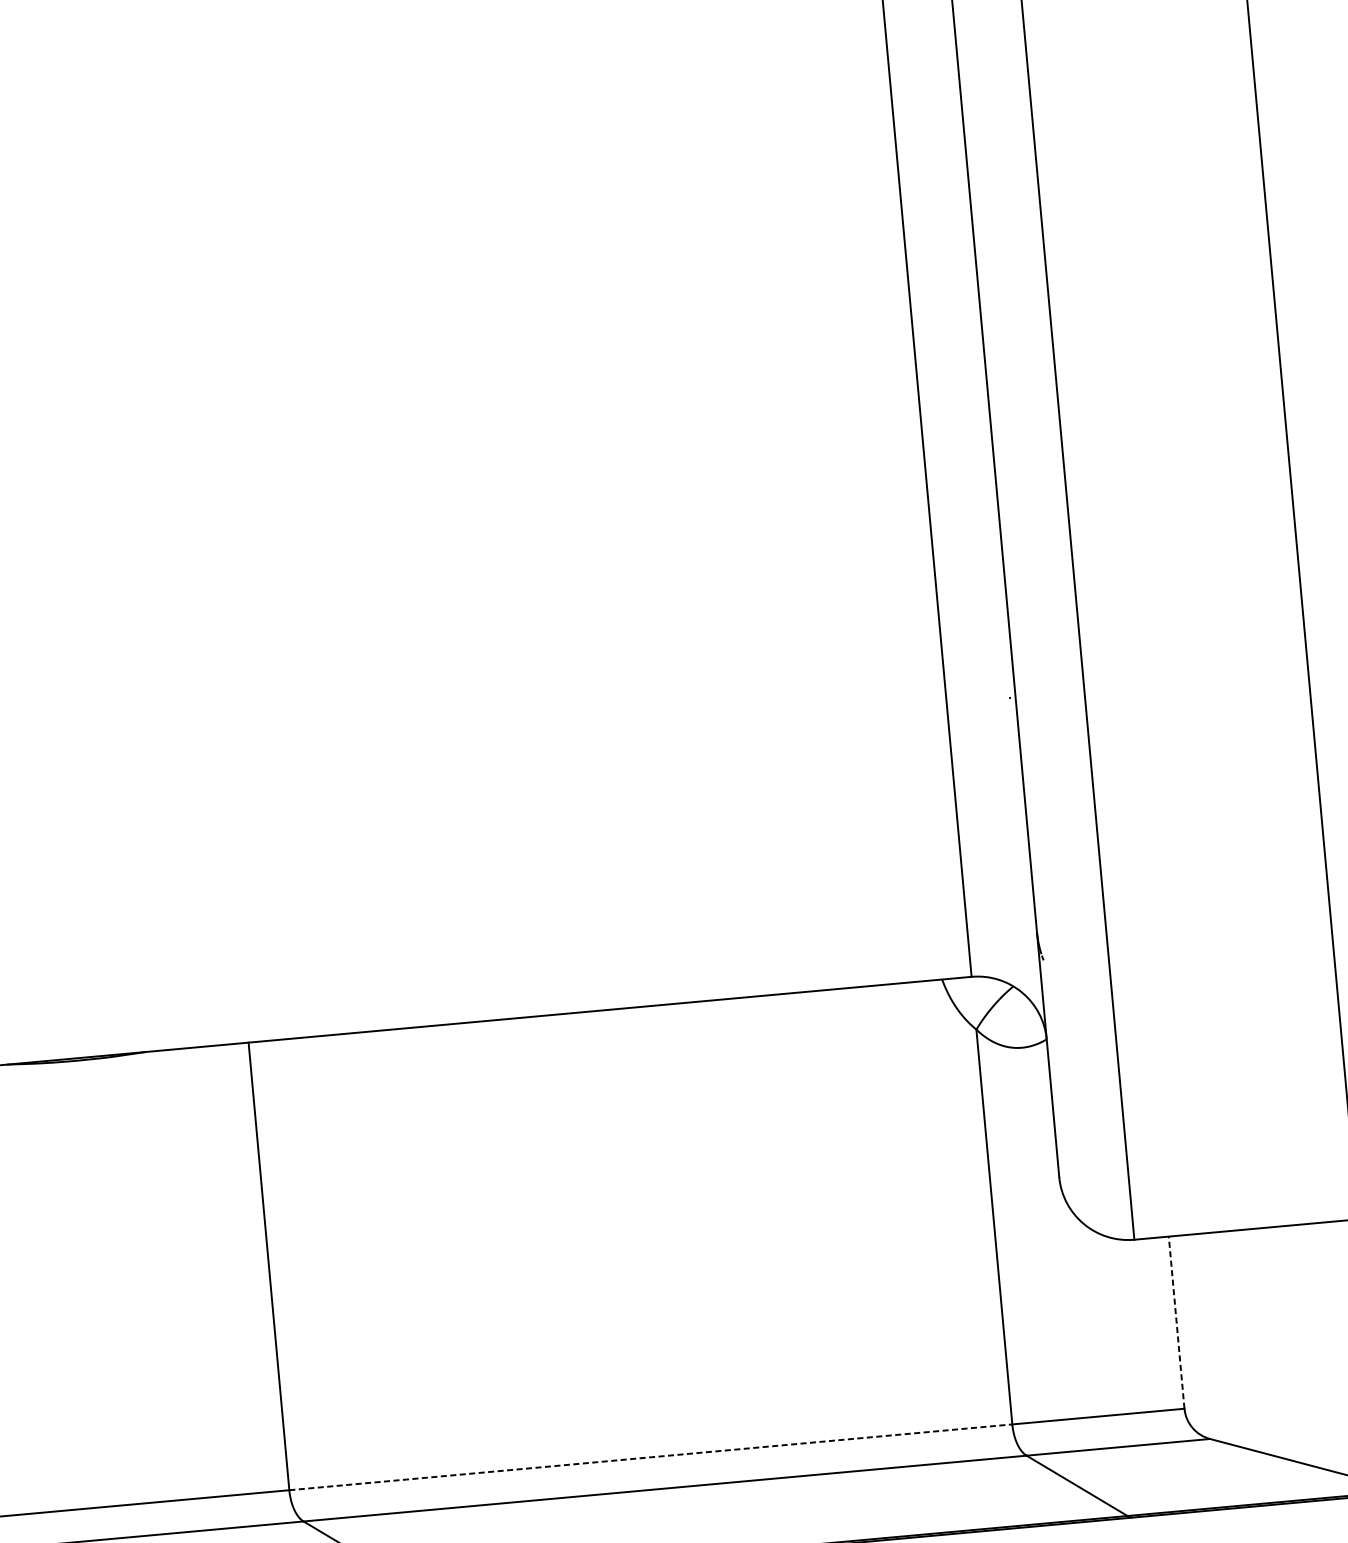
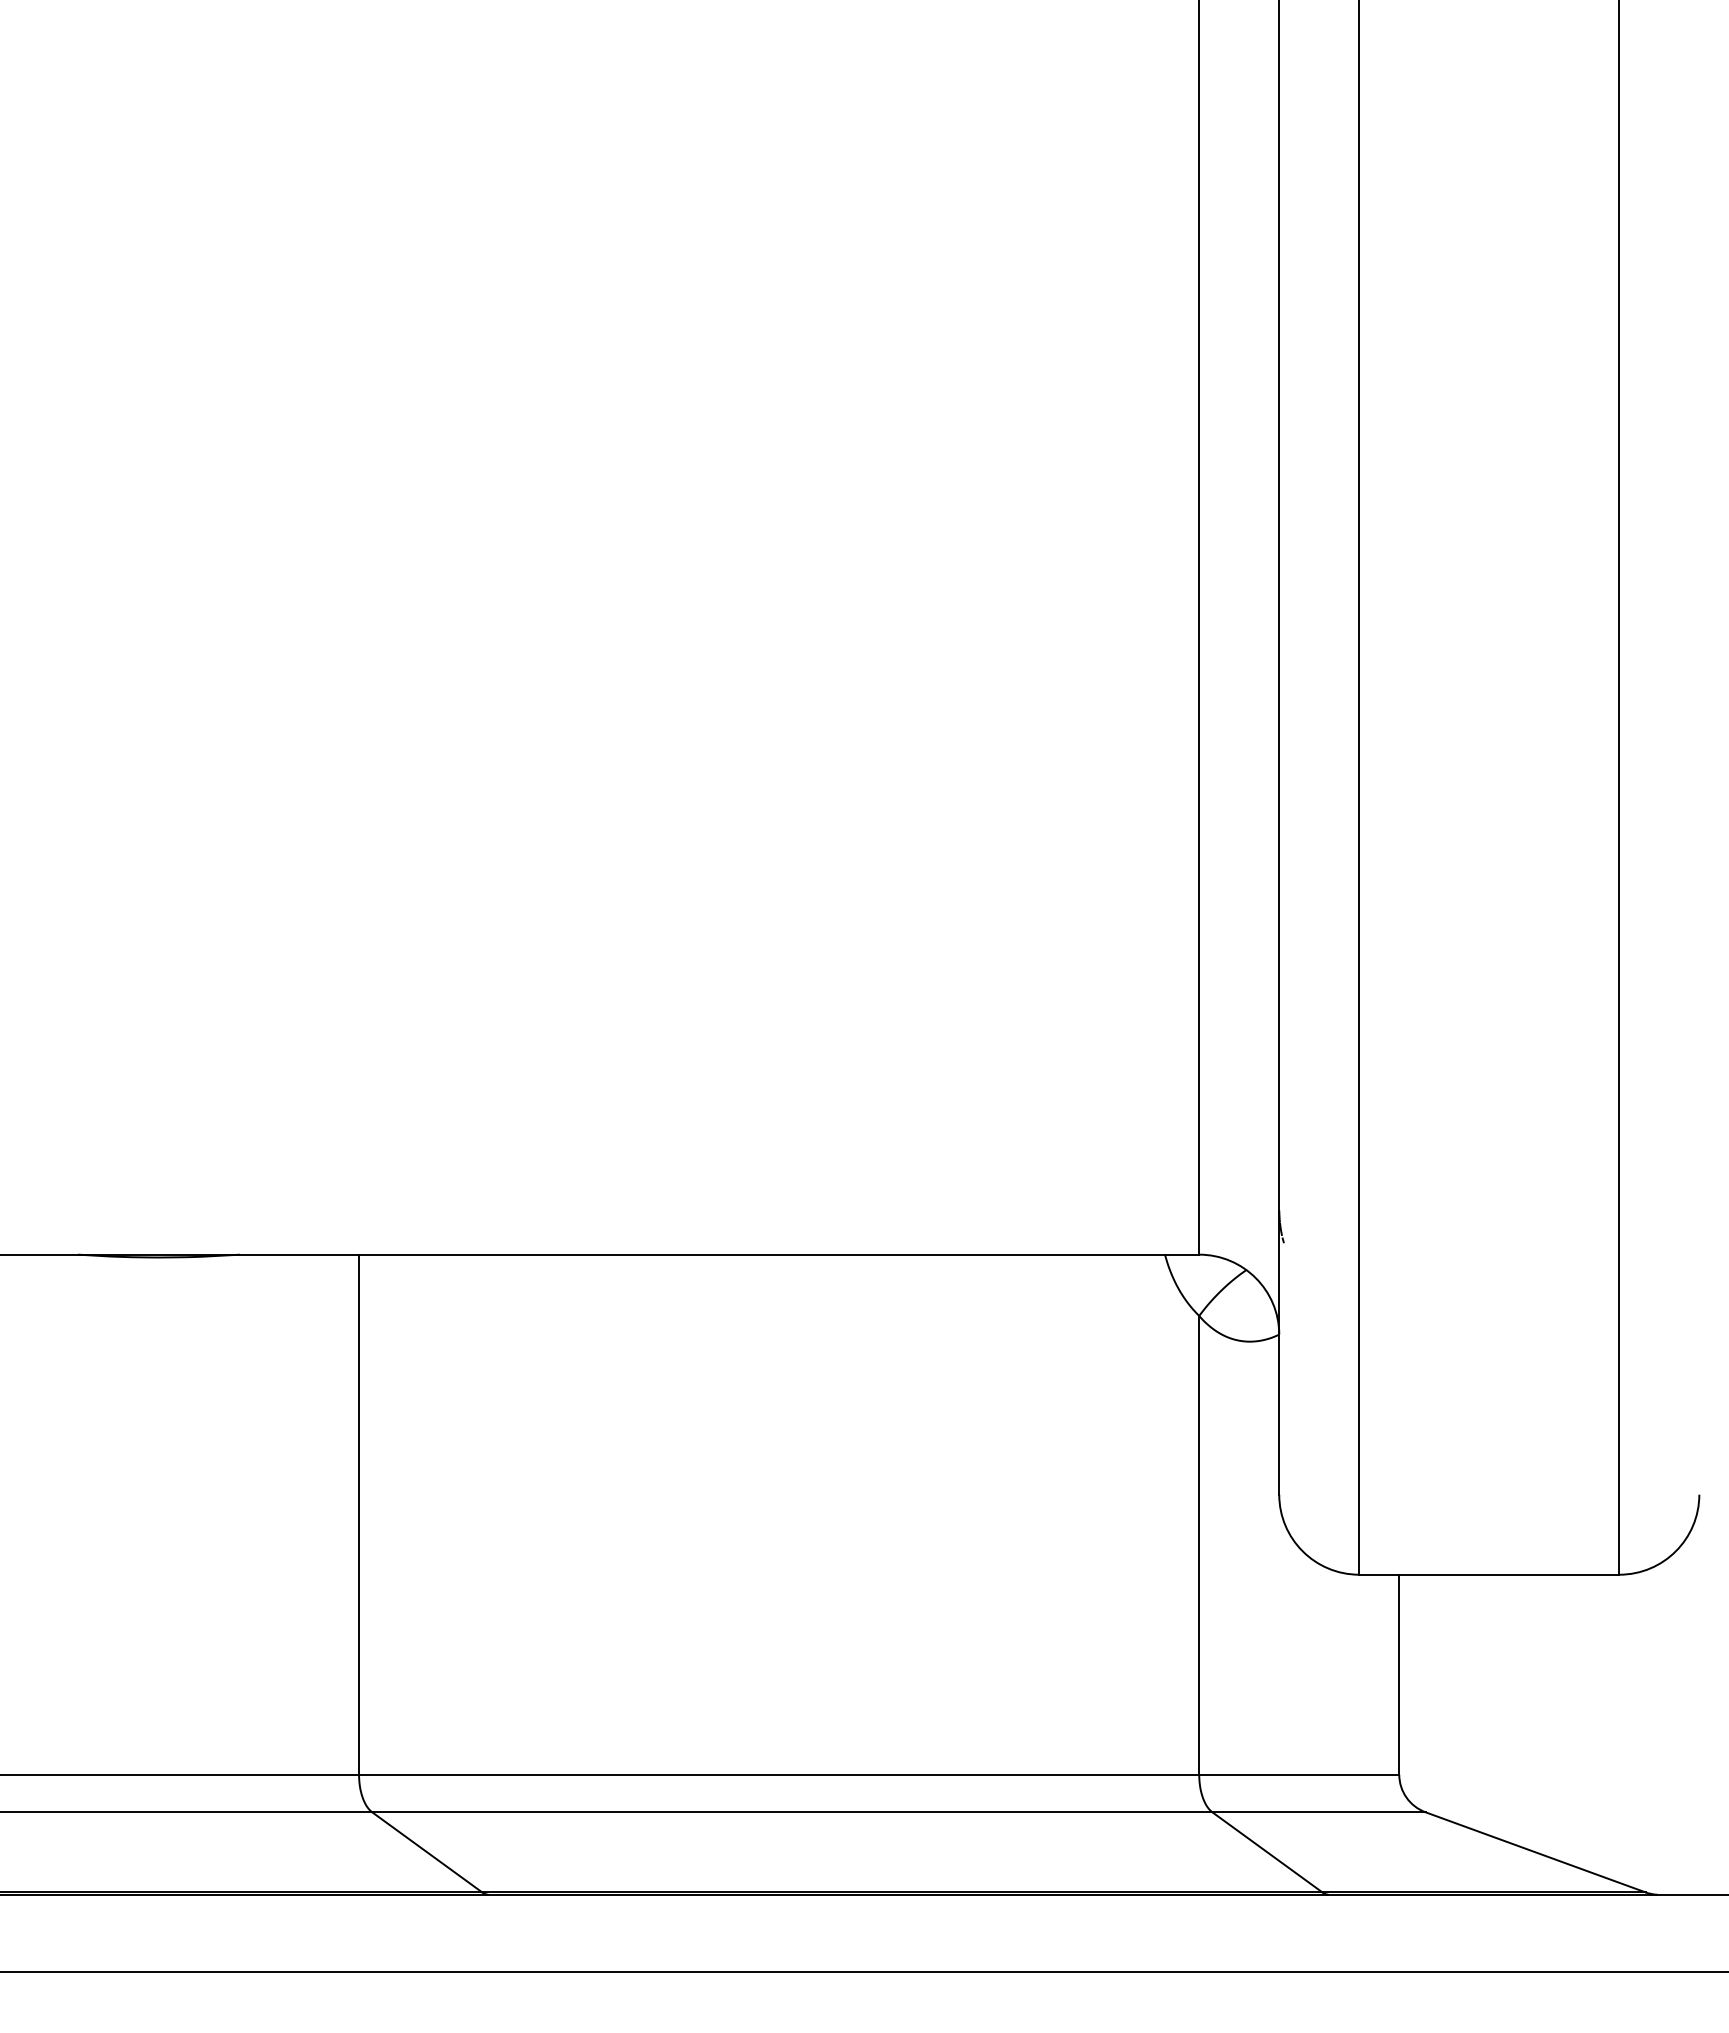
line: (1176, 1322) -> (1399, 1674), dashed -> solid
line: (651, 1457) -> (779, 1774), dashed -> solid

